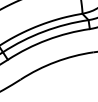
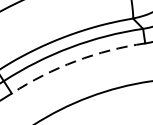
arc: (47, 40) -> (76, 62), solid -> dashed

